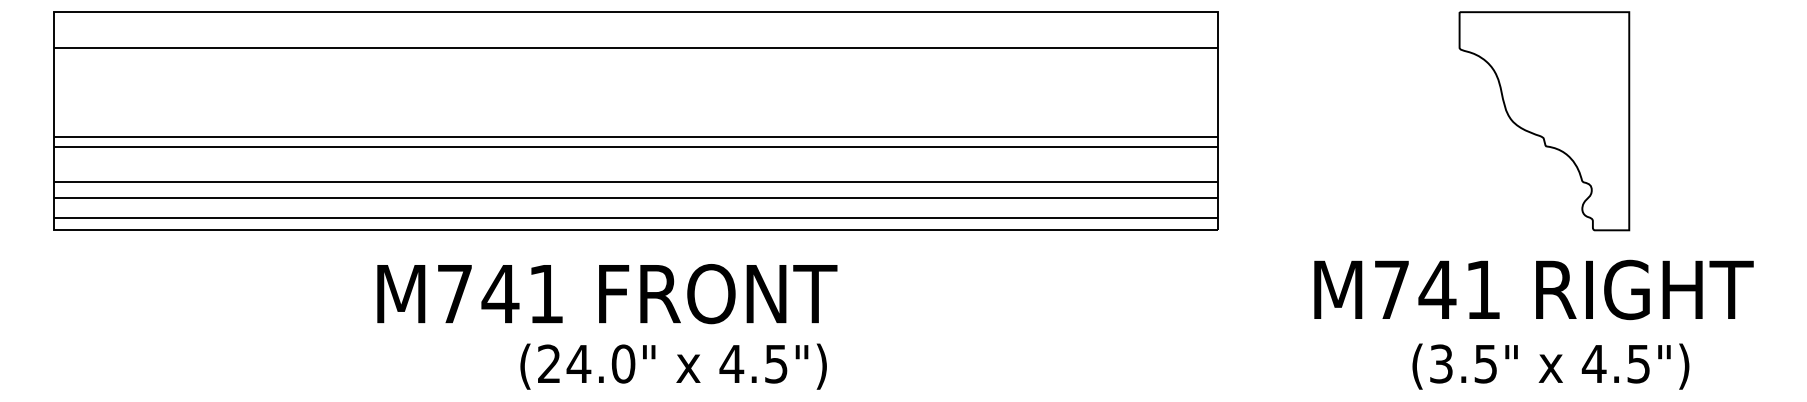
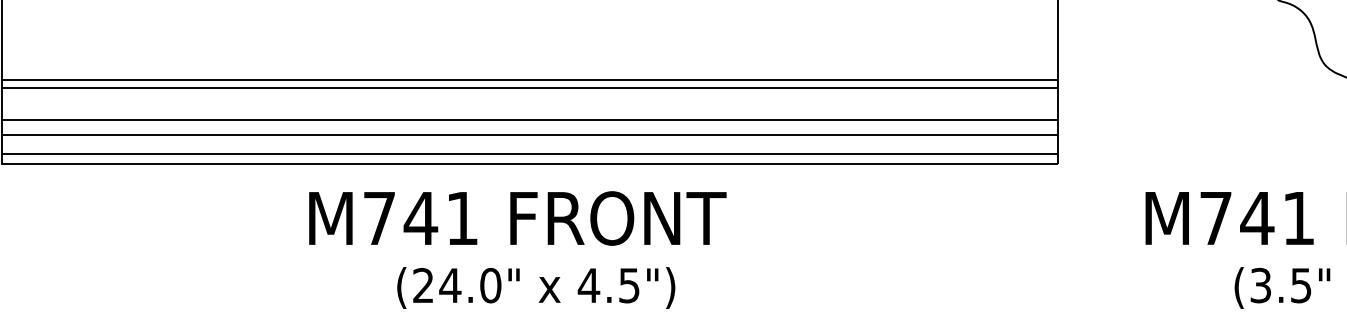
text: (607, 294) -> (517, 218), moved
text: (673, 366) -> (536, 287), moved

